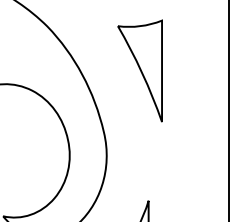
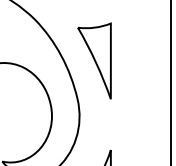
part: (140, 70) -> (94, 60), moved

